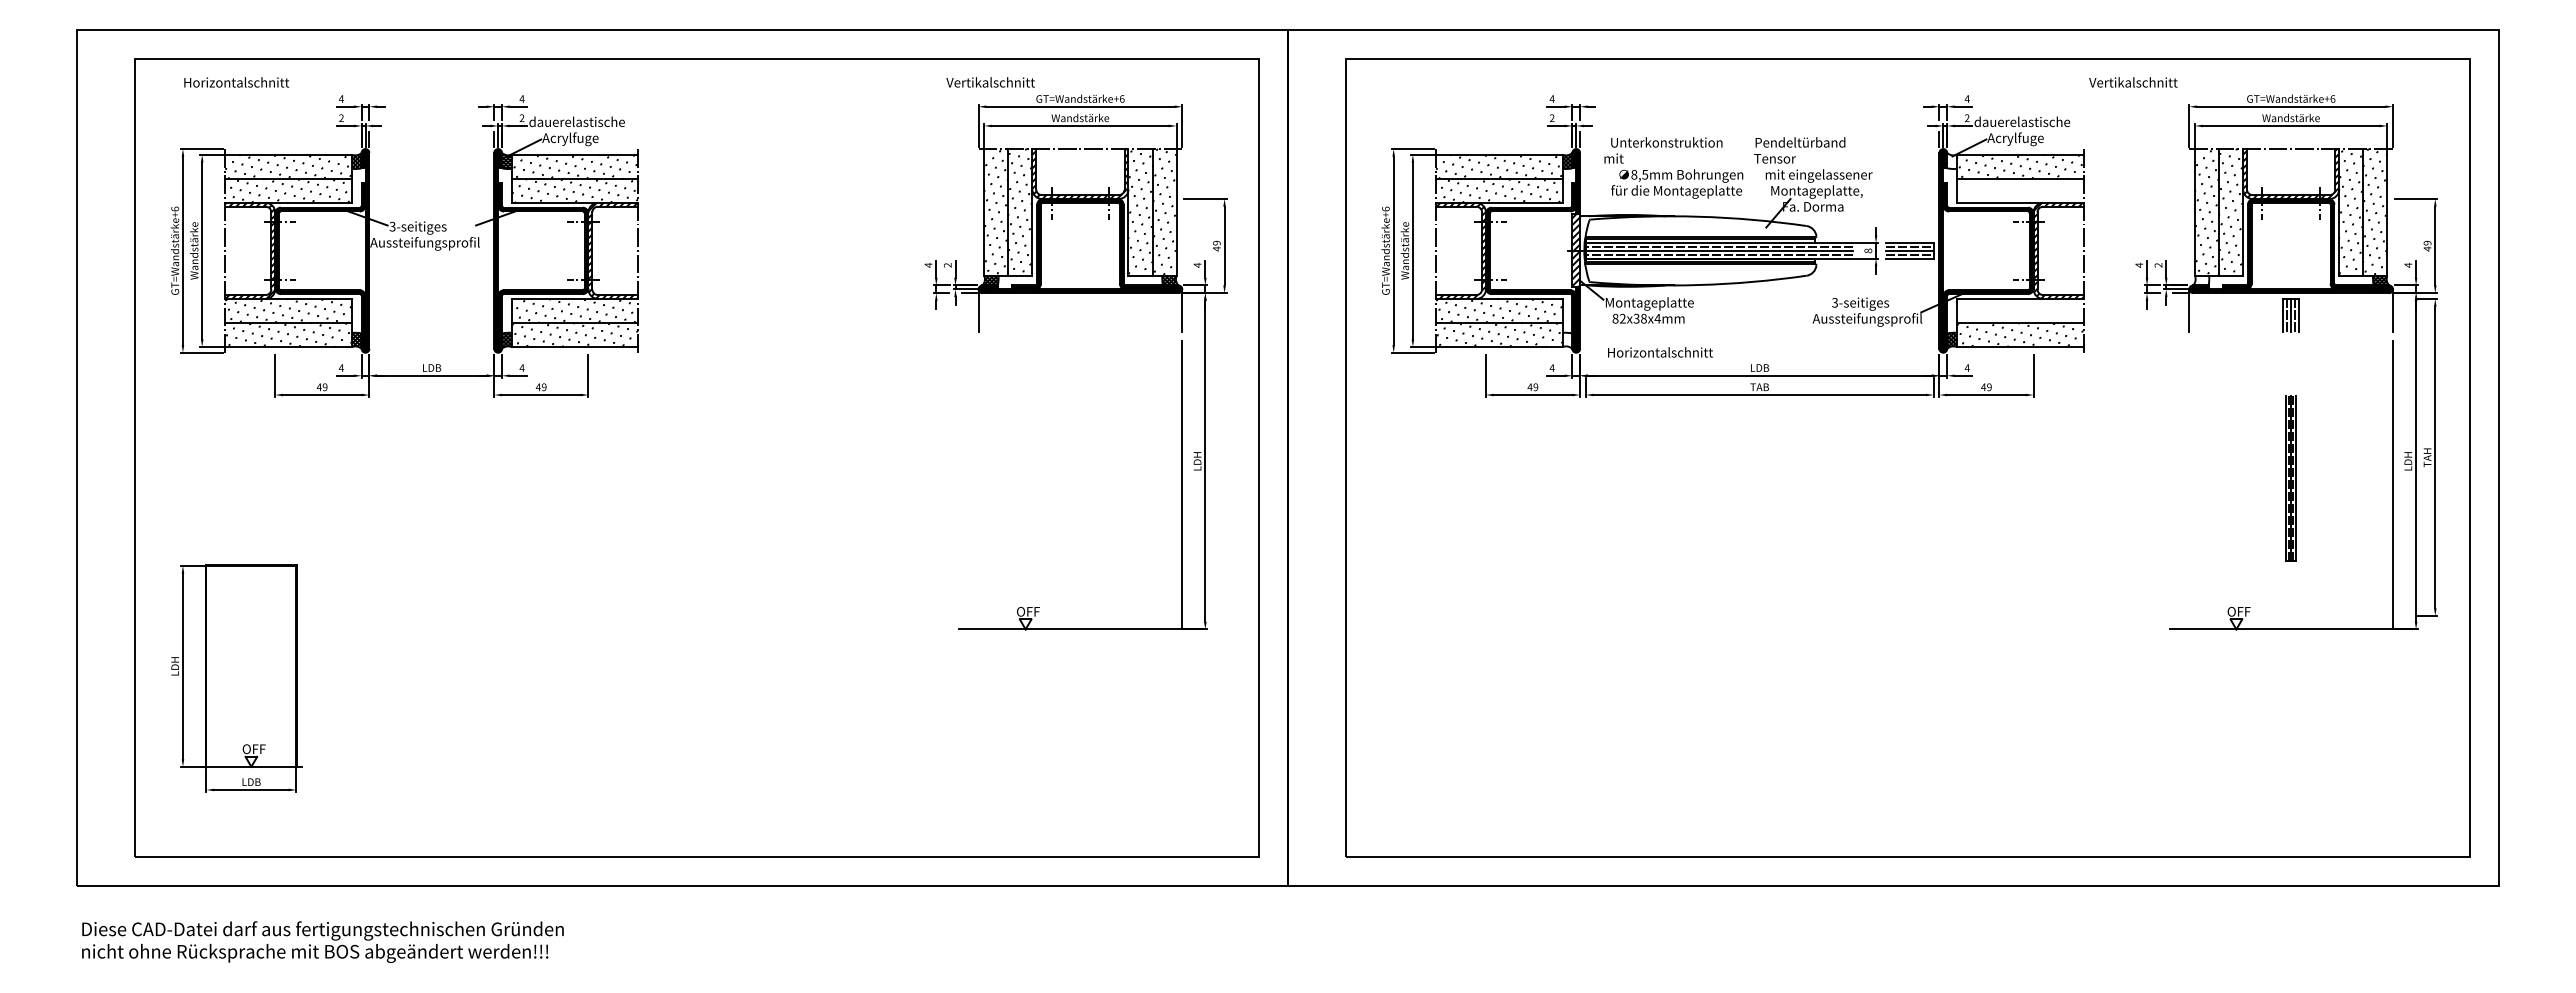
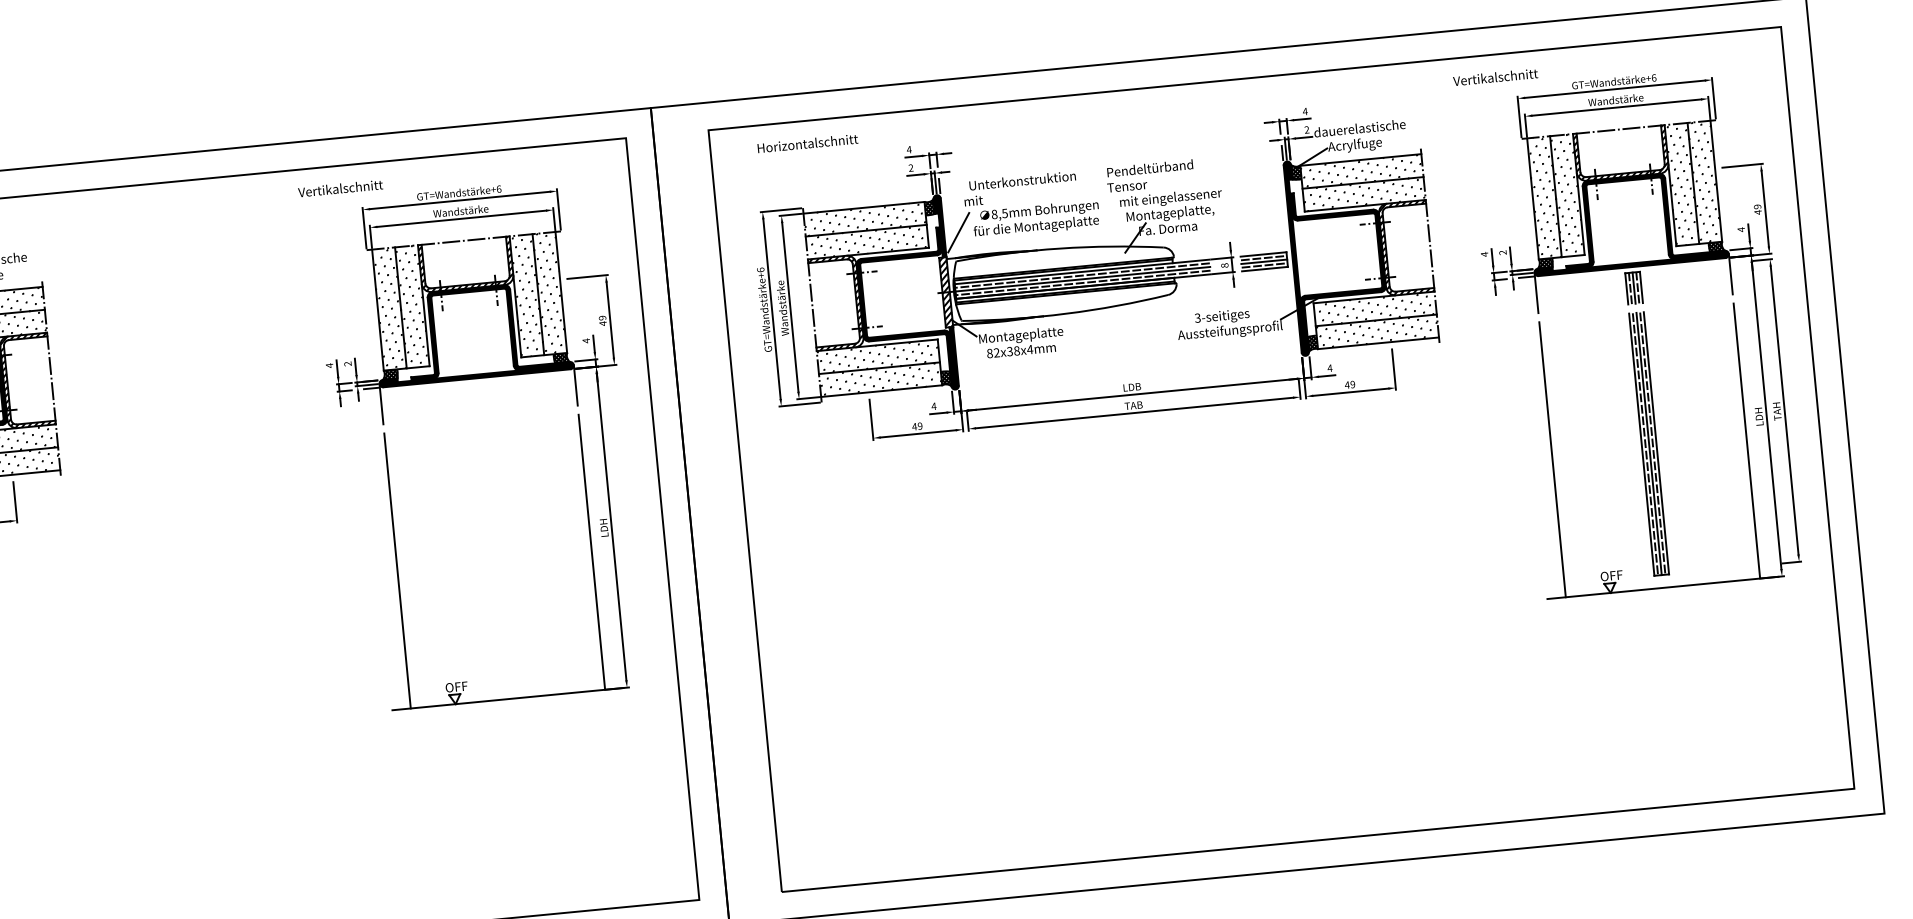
text: (990, 82) -> (340, 188), moved
text: (2133, 82) -> (1495, 77), moved
hatch: (1951, 161) -> (1295, 172), added
line: (1595, 189) -> (958, 232), added
hatch: (2019, 190) -> (1363, 194), added
hatch: (2201, 280) -> (1545, 263), added
hatch: (2019, 310) -> (1374, 308), added
hatch: (1567, 339) -> (945, 377), added
text: (1660, 352) -> (807, 143), moved
part: (2290, 478) -> (1648, 443), size x1.67
line: (978, 485) -> (397, 571), added
line: (2189, 485) -> (1552, 459), added

